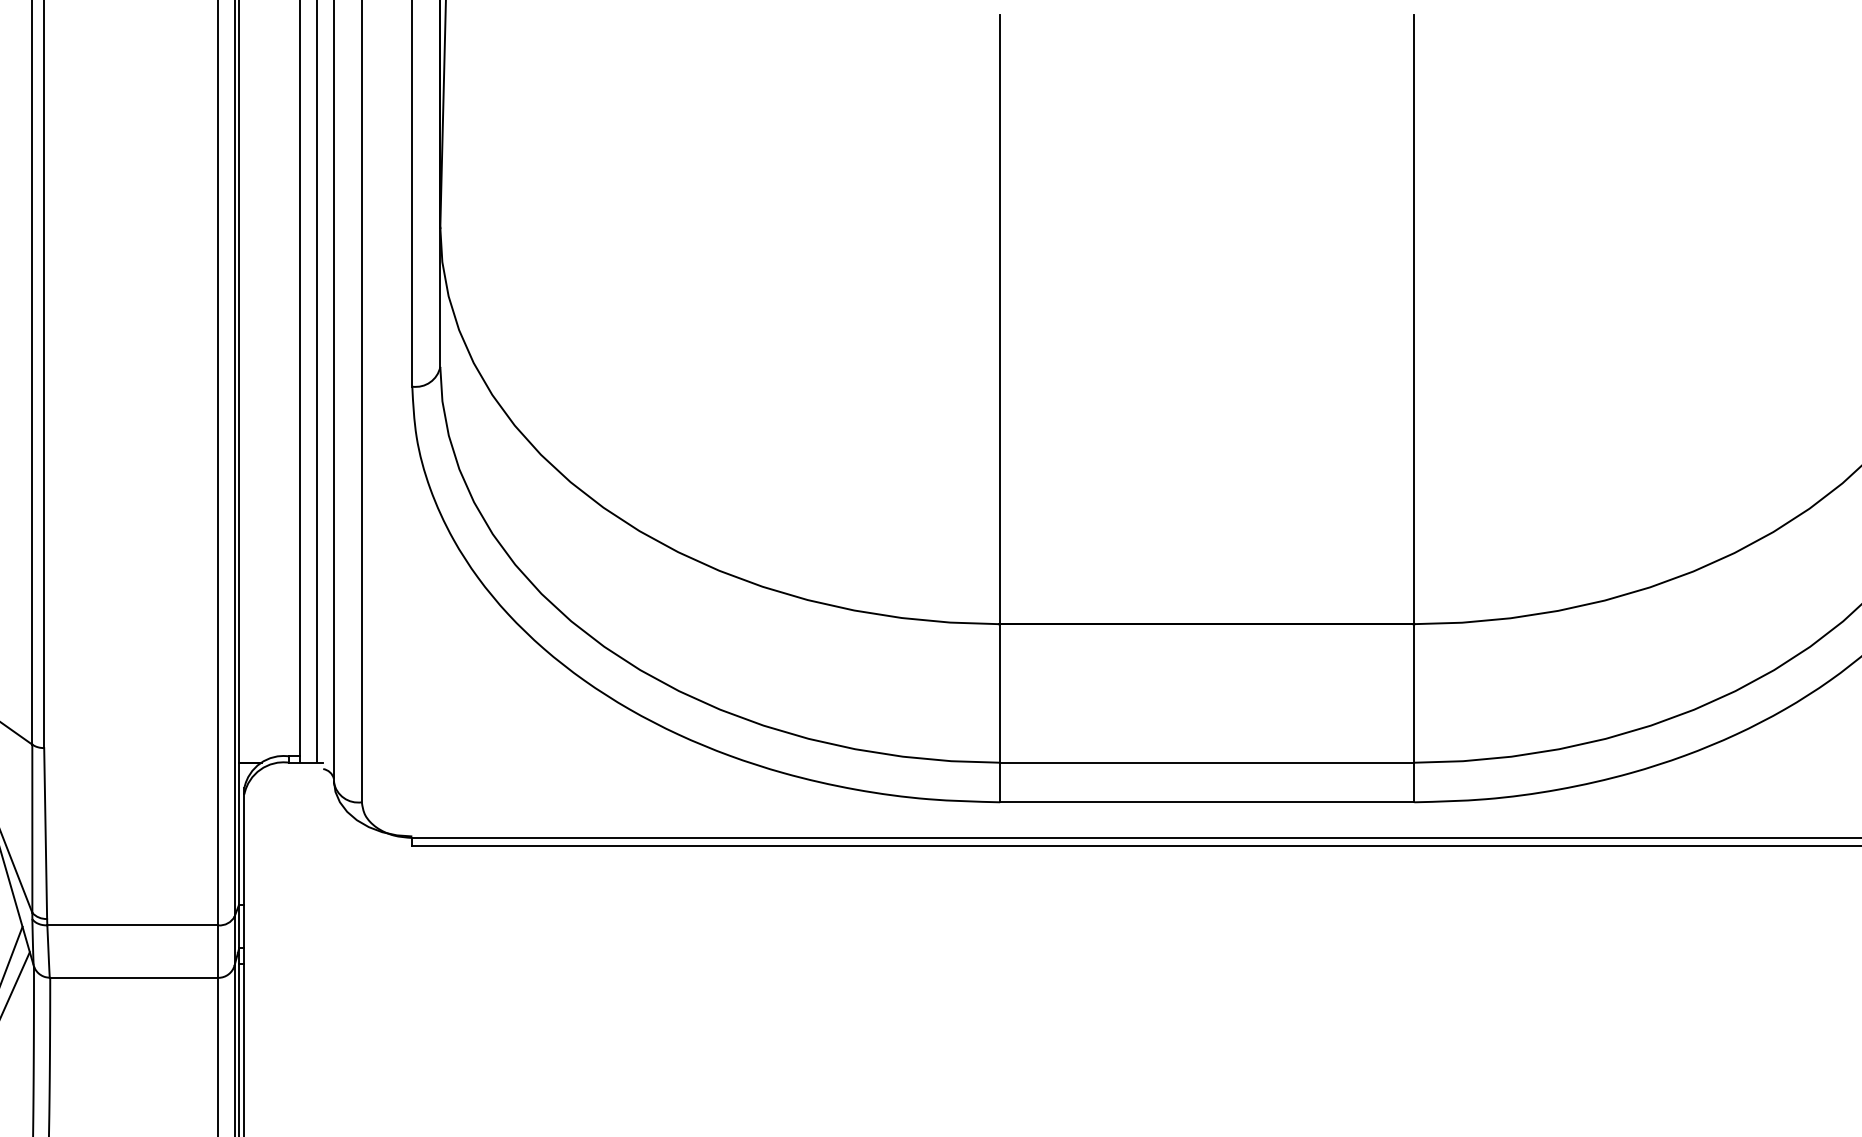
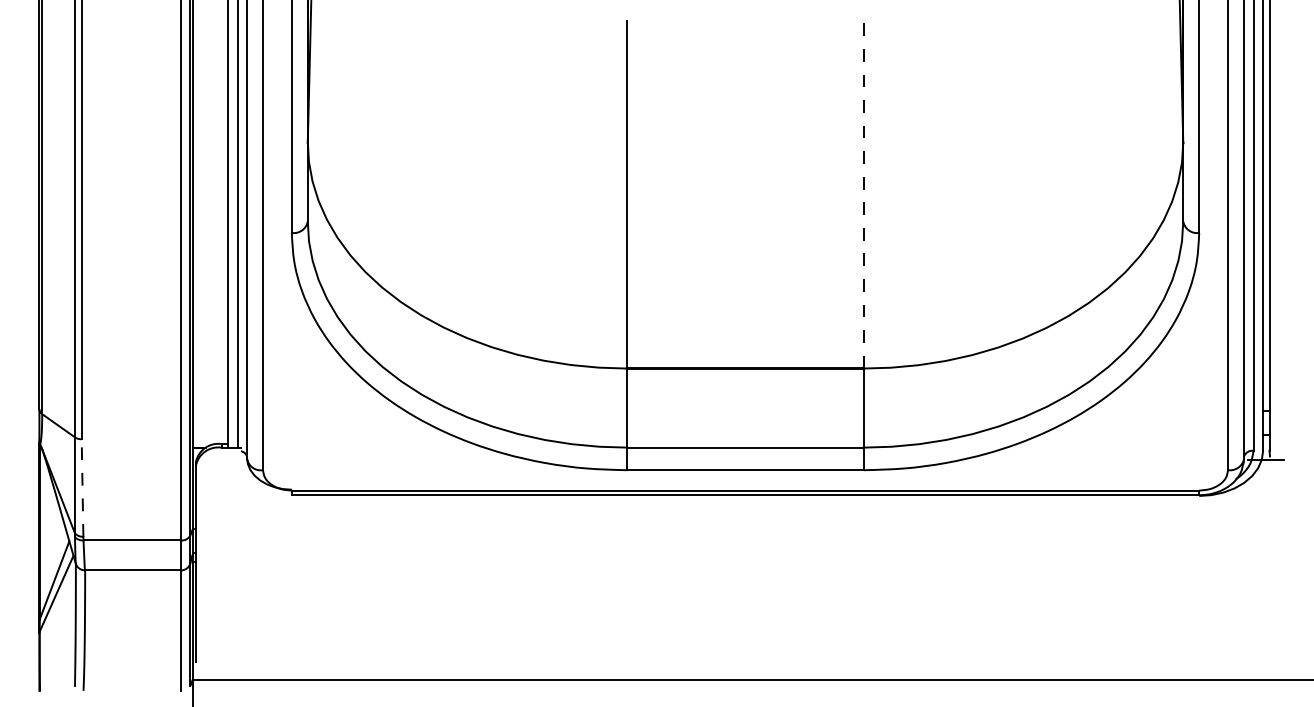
line: (1413, 319) -> (863, 194), solid -> dashed
line: (45, 834) -> (82, 488), solid -> dashed

